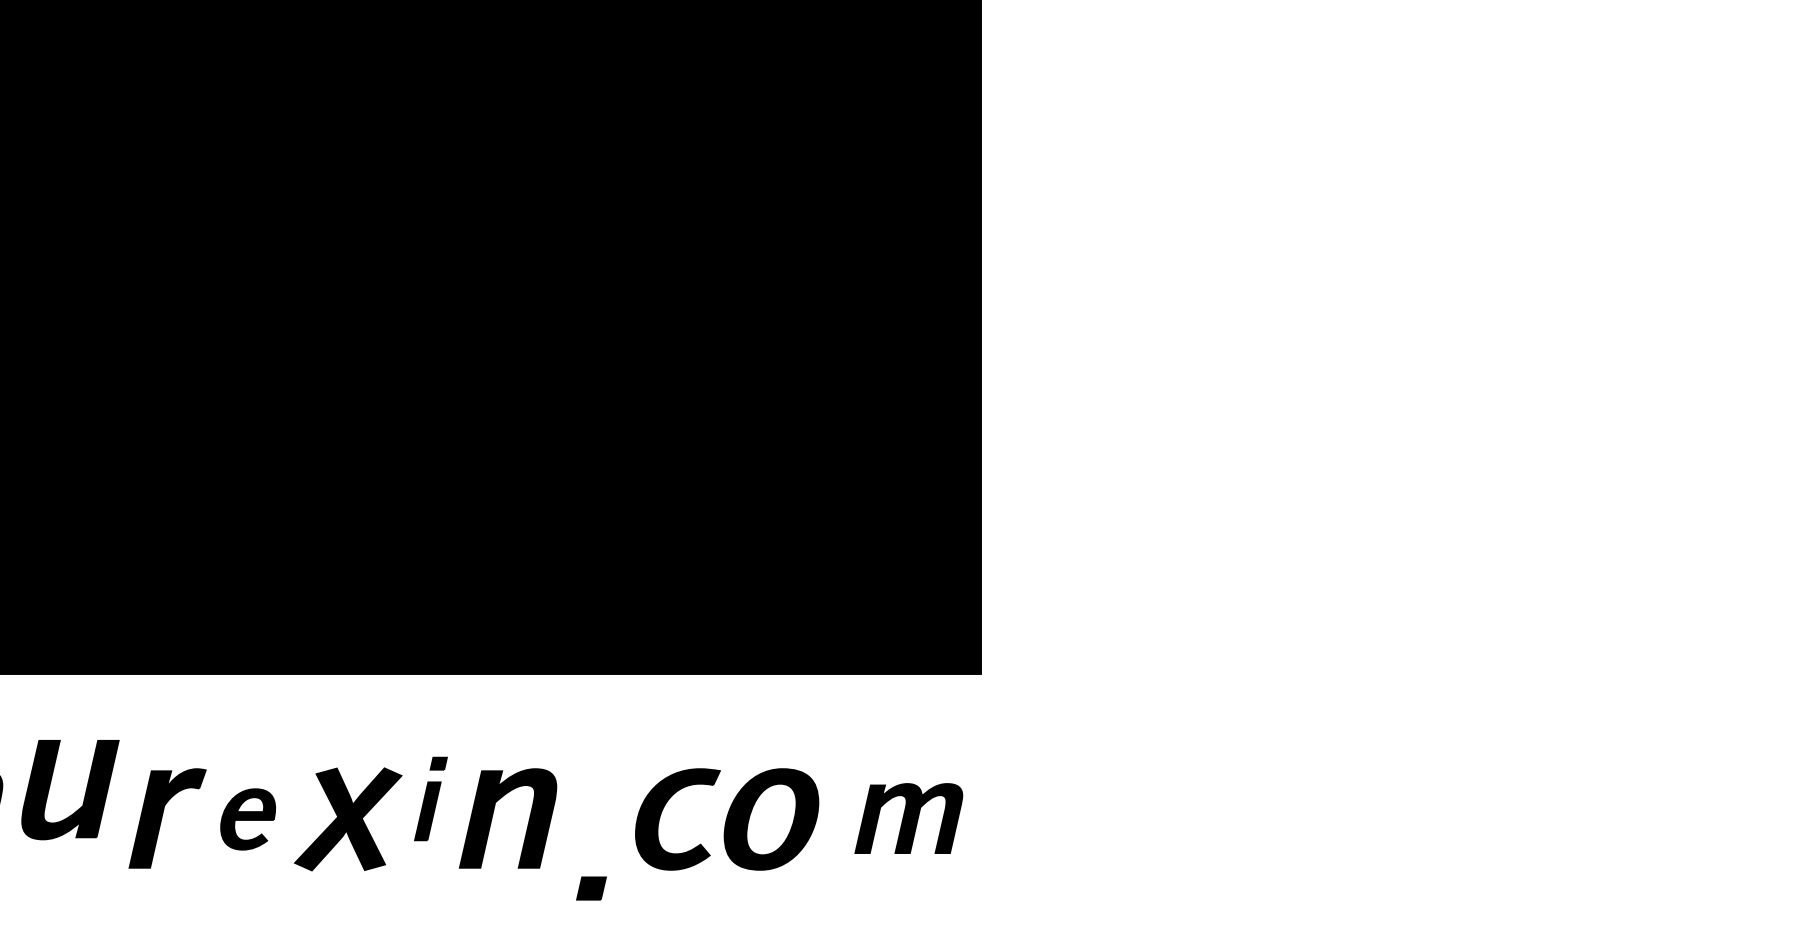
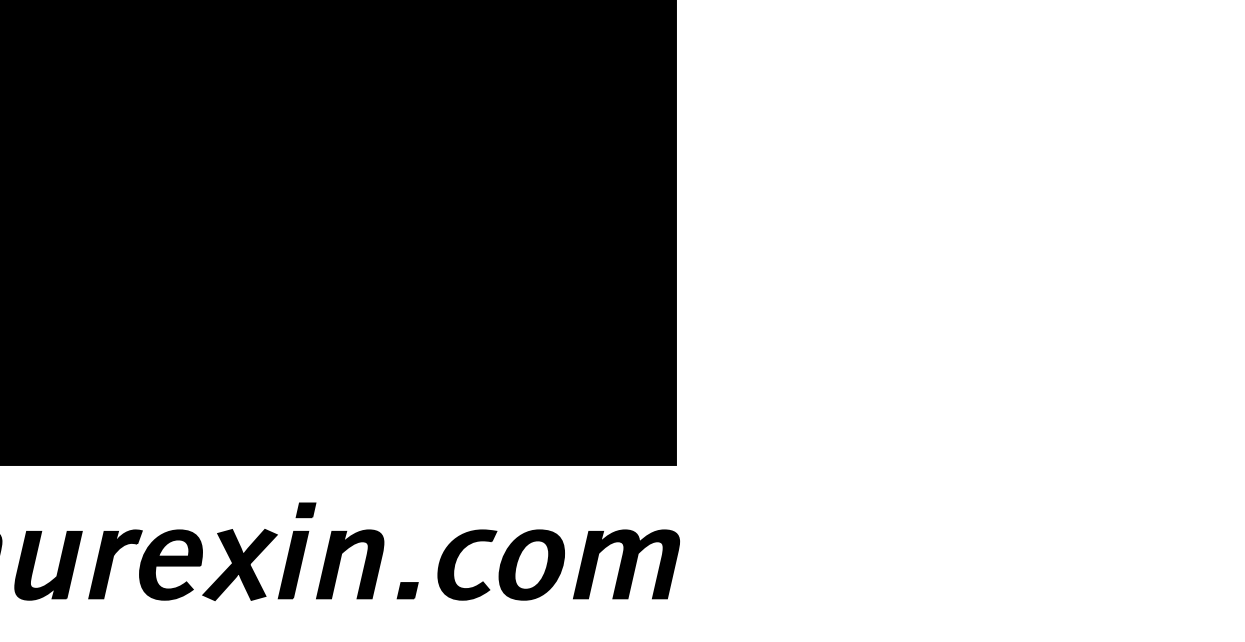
part: (84, 791) -> (58, 566), moved
part: (430, 798) -> (296, 550), size x1.67
part: (247, 818) -> (170, 564), size x1.67
part: (908, 818) -> (626, 564), size x1.43
part: (591, 888) -> (407, 590), moved

